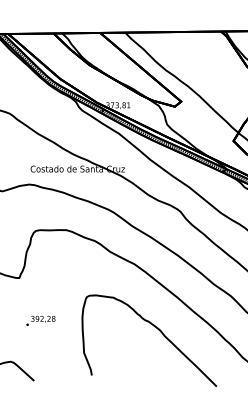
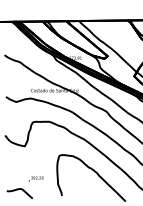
text: (39, 319) -> (35, 178), moved

